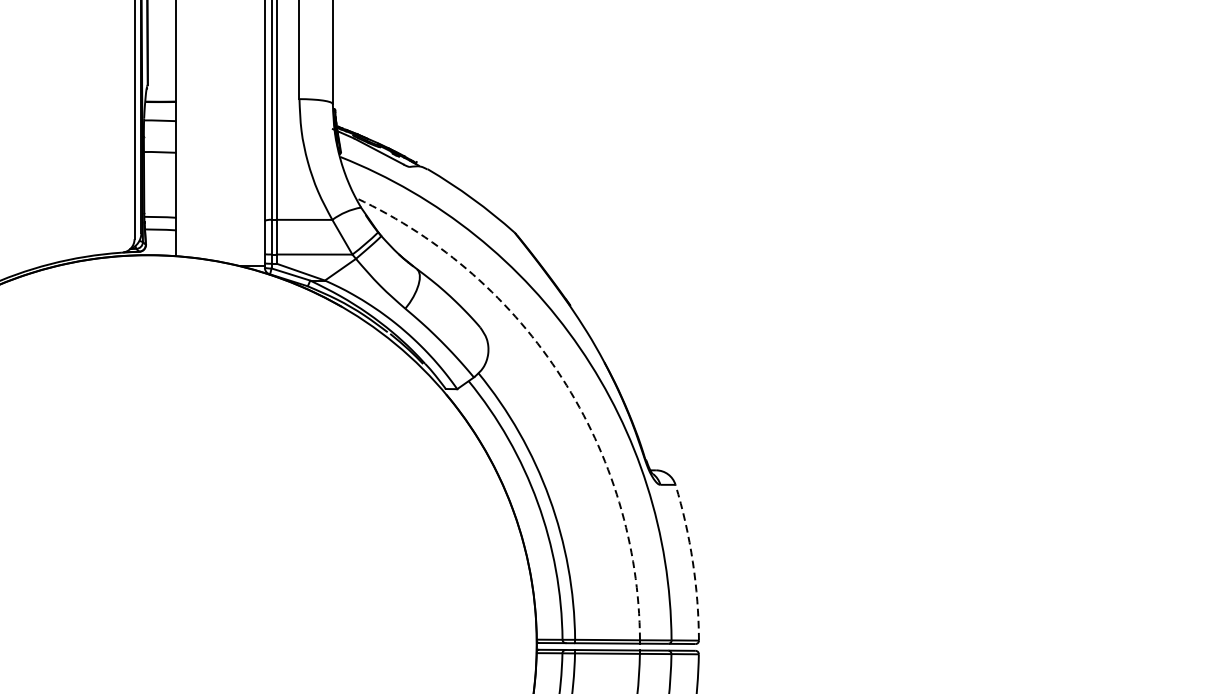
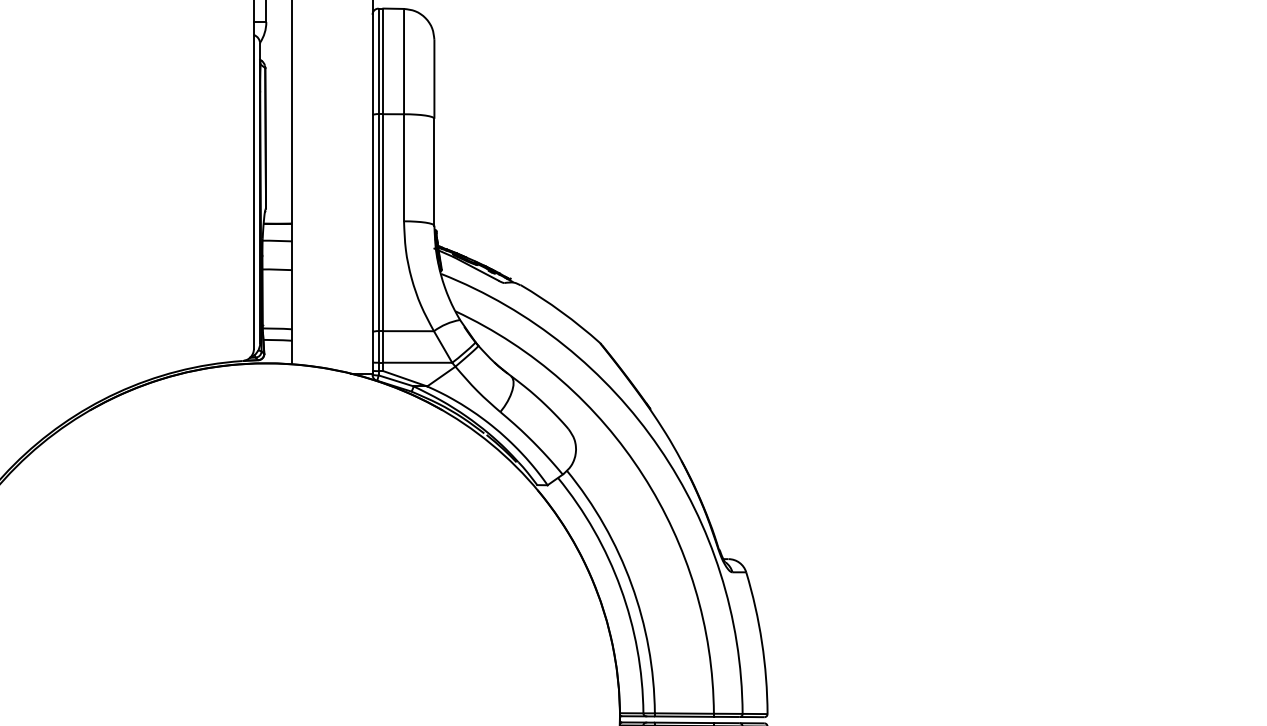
arc: (562, 378) -> (643, 475), dashed -> solid
arc: (693, 561) -> (762, 642), dashed -> solid

